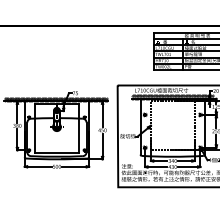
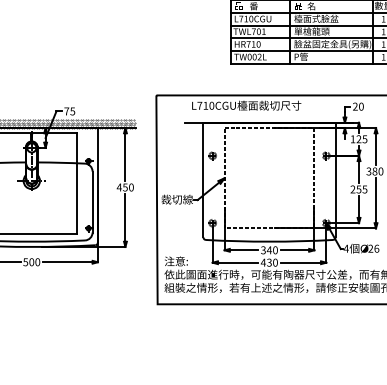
hatch: (172, 96) -> (268, 118), removed

